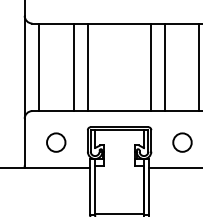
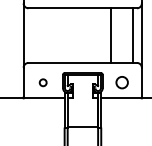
line: (38, 67) -> (32, 35), removed
line: (74, 67) -> (54, 35), removed
line: (88, 67) -> (63, 35), removed
line: (150, 67) -> (102, 35), removed
circle: (54, 142) -> (42, 82), size x0.6

